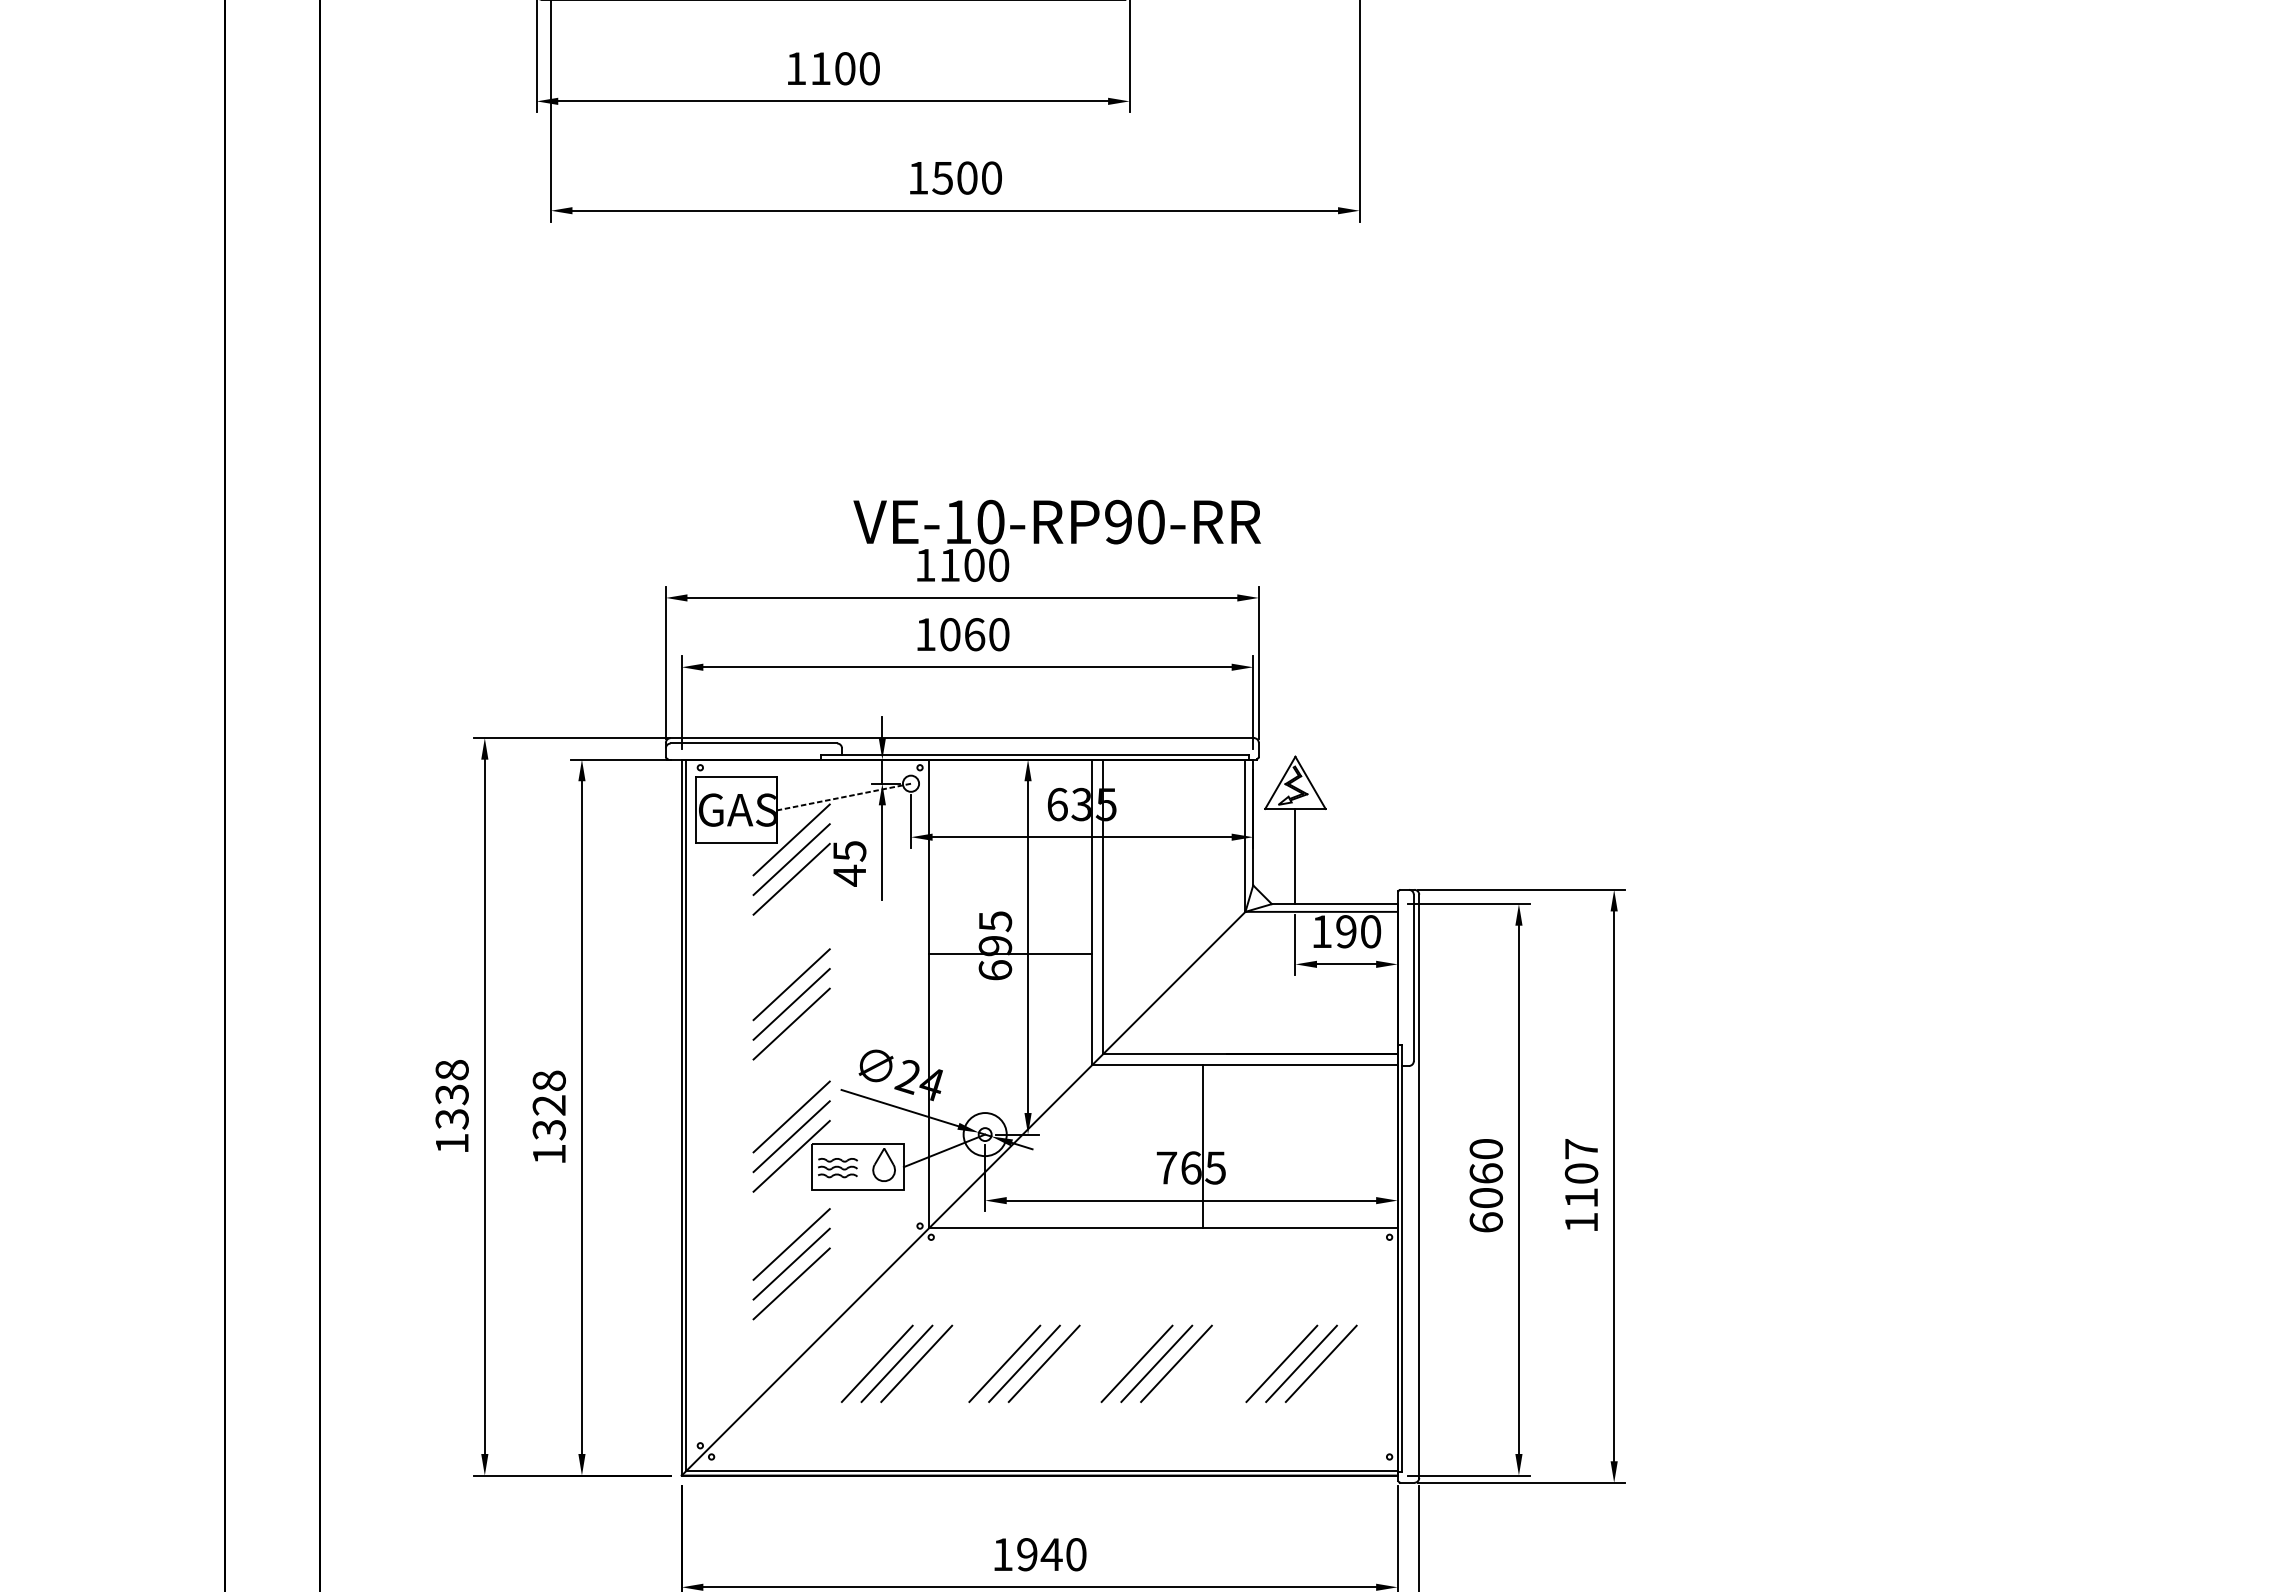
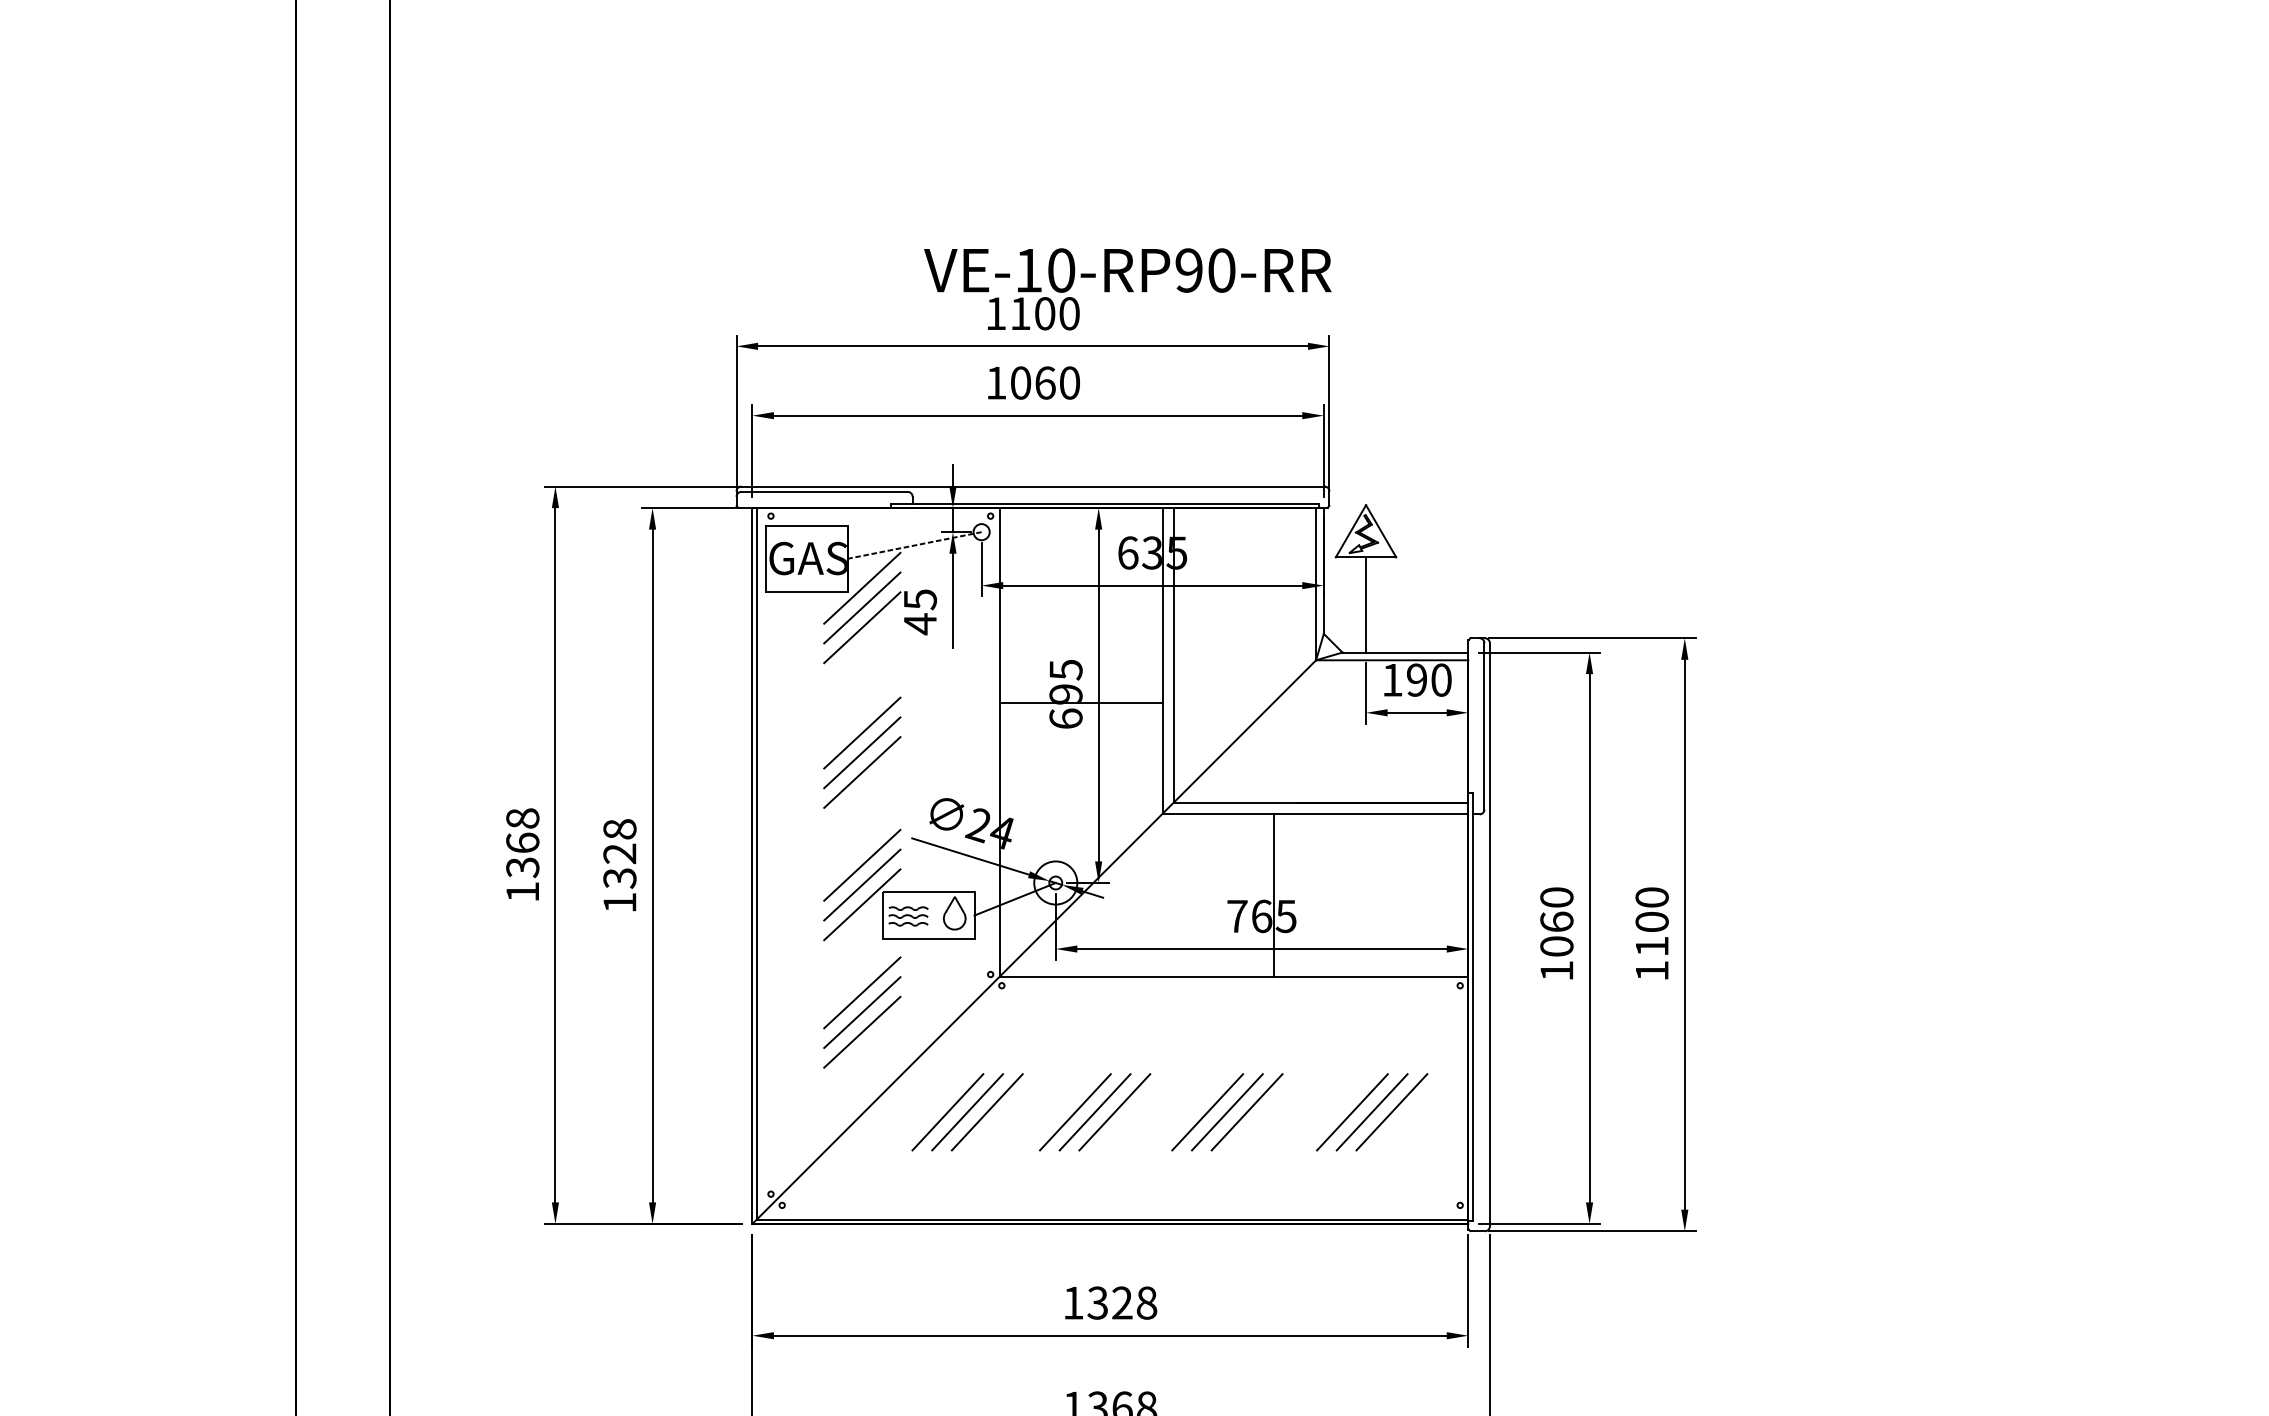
text: (451, 1094) -> (522, 842), 1338 -> 1368
text: (1581, 1149) -> (1652, 897), 1107 -> 1100
text: (1485, 1222) -> (1556, 970), 6060 -> 1060
text: (1051, 1554) -> (1122, 1302), 1940 -> 1328

